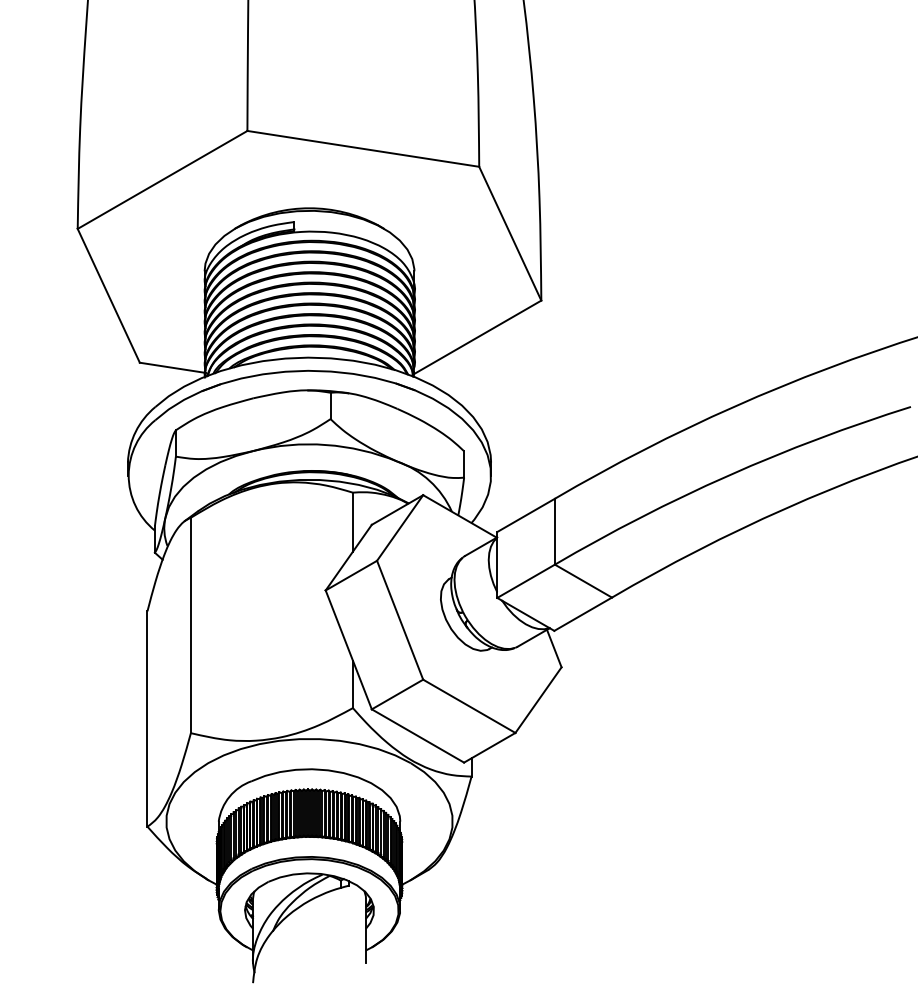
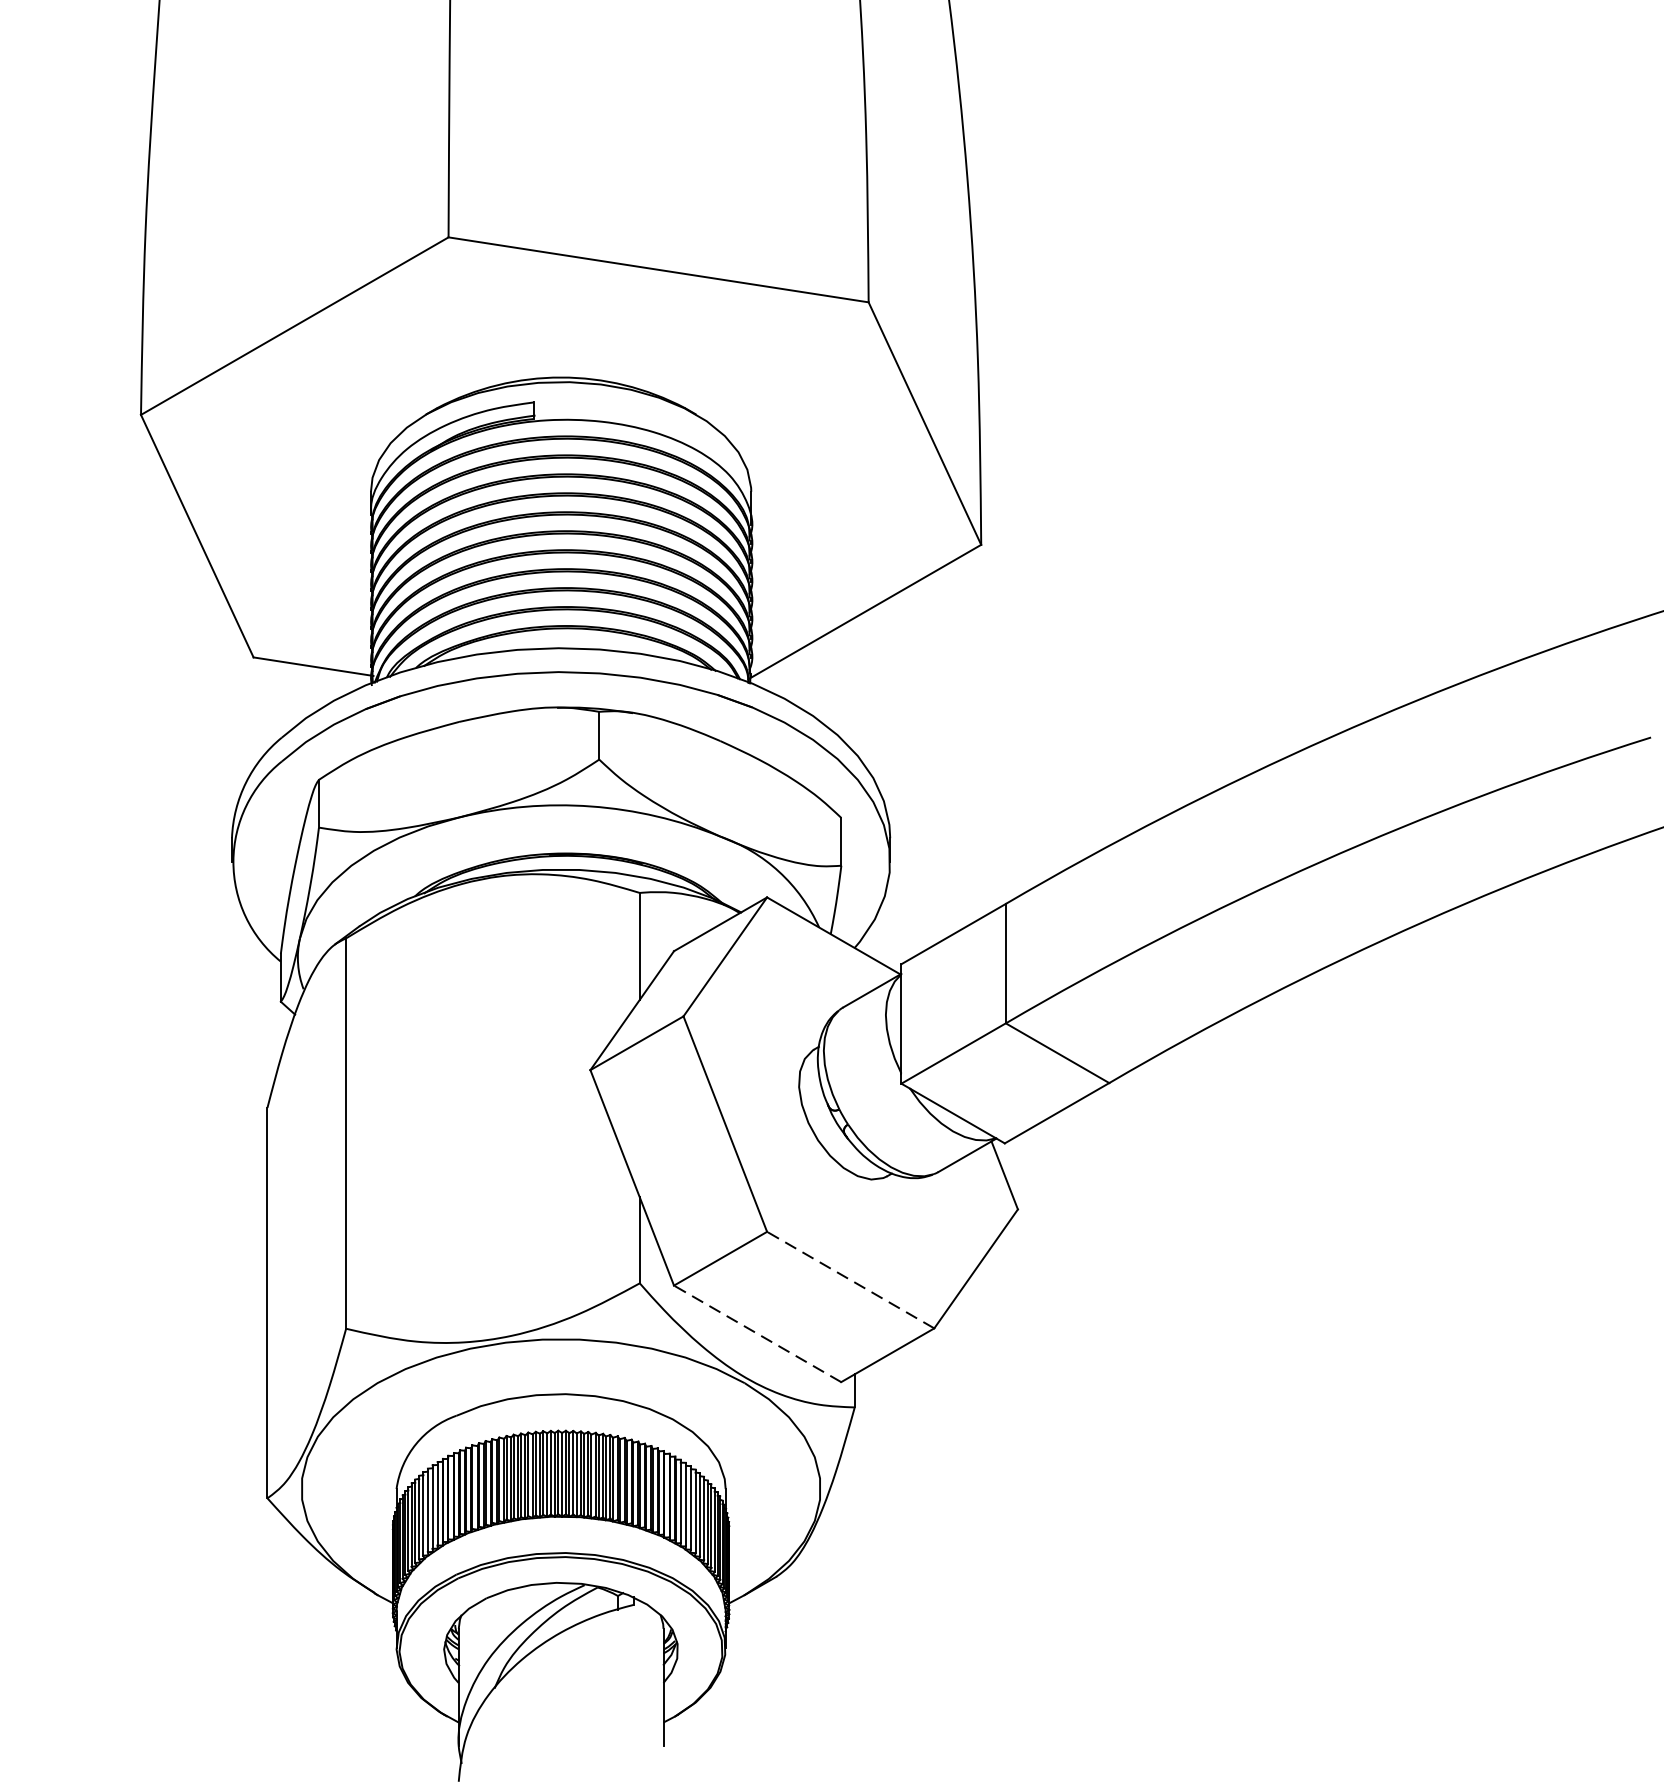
line: (468, 706) -> (849, 1280), solid -> dashed
line: (417, 735) -> (756, 1332), solid -> dashed

